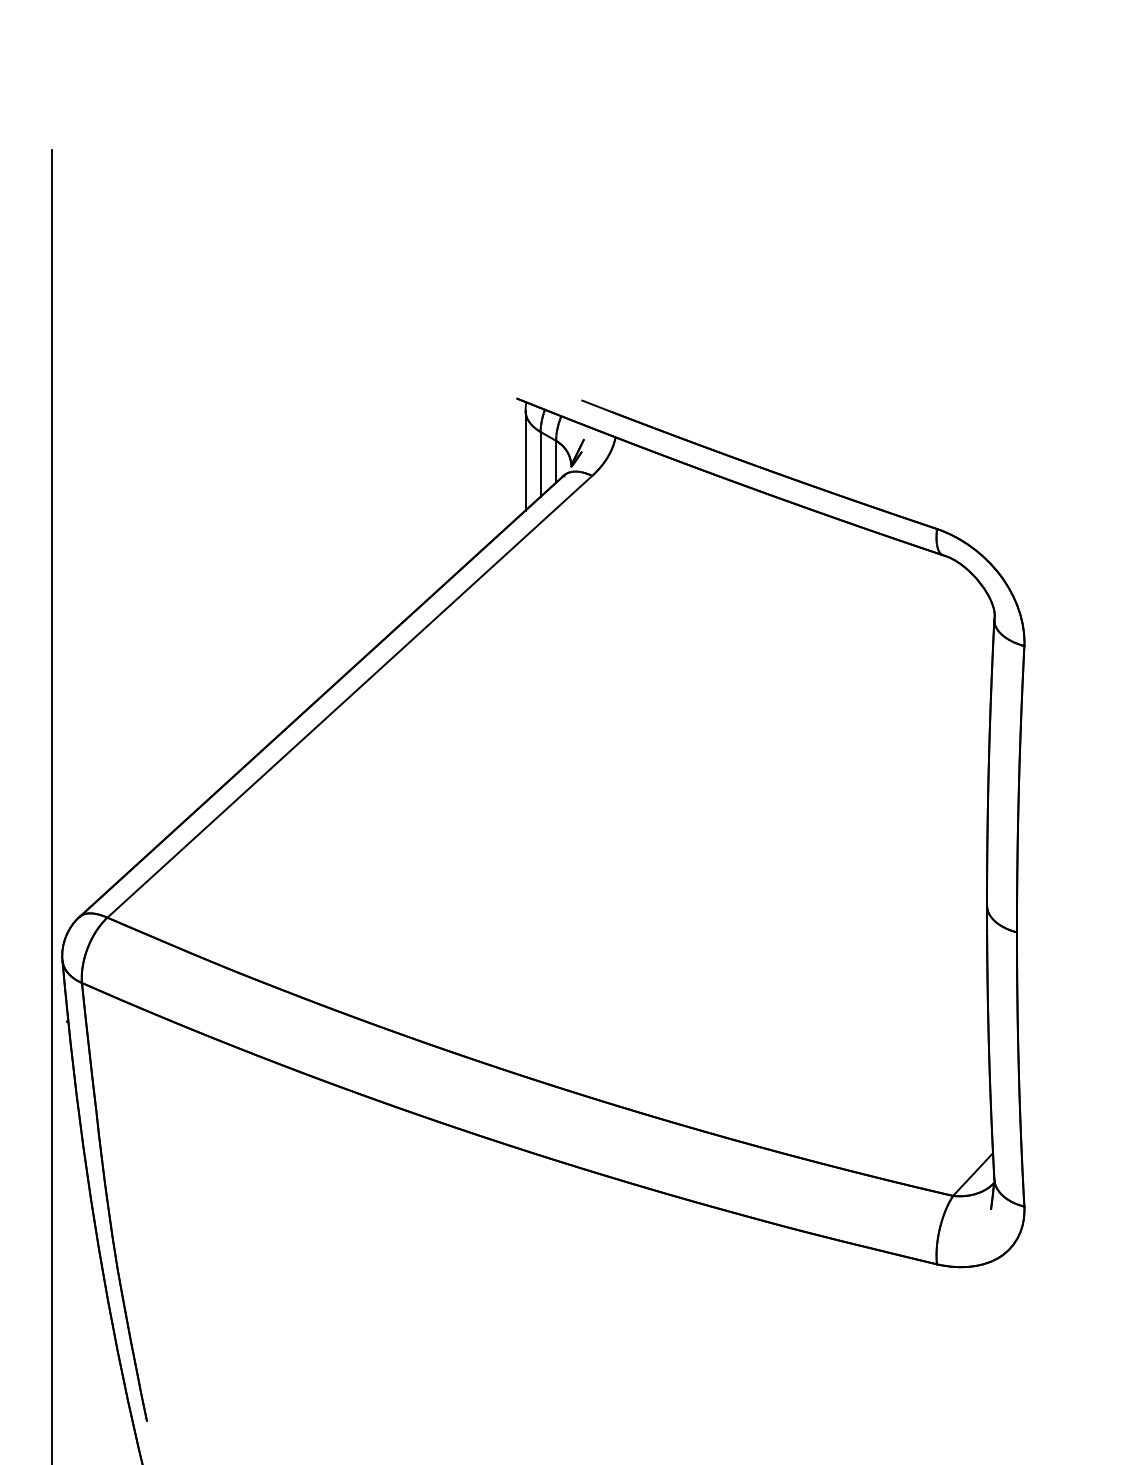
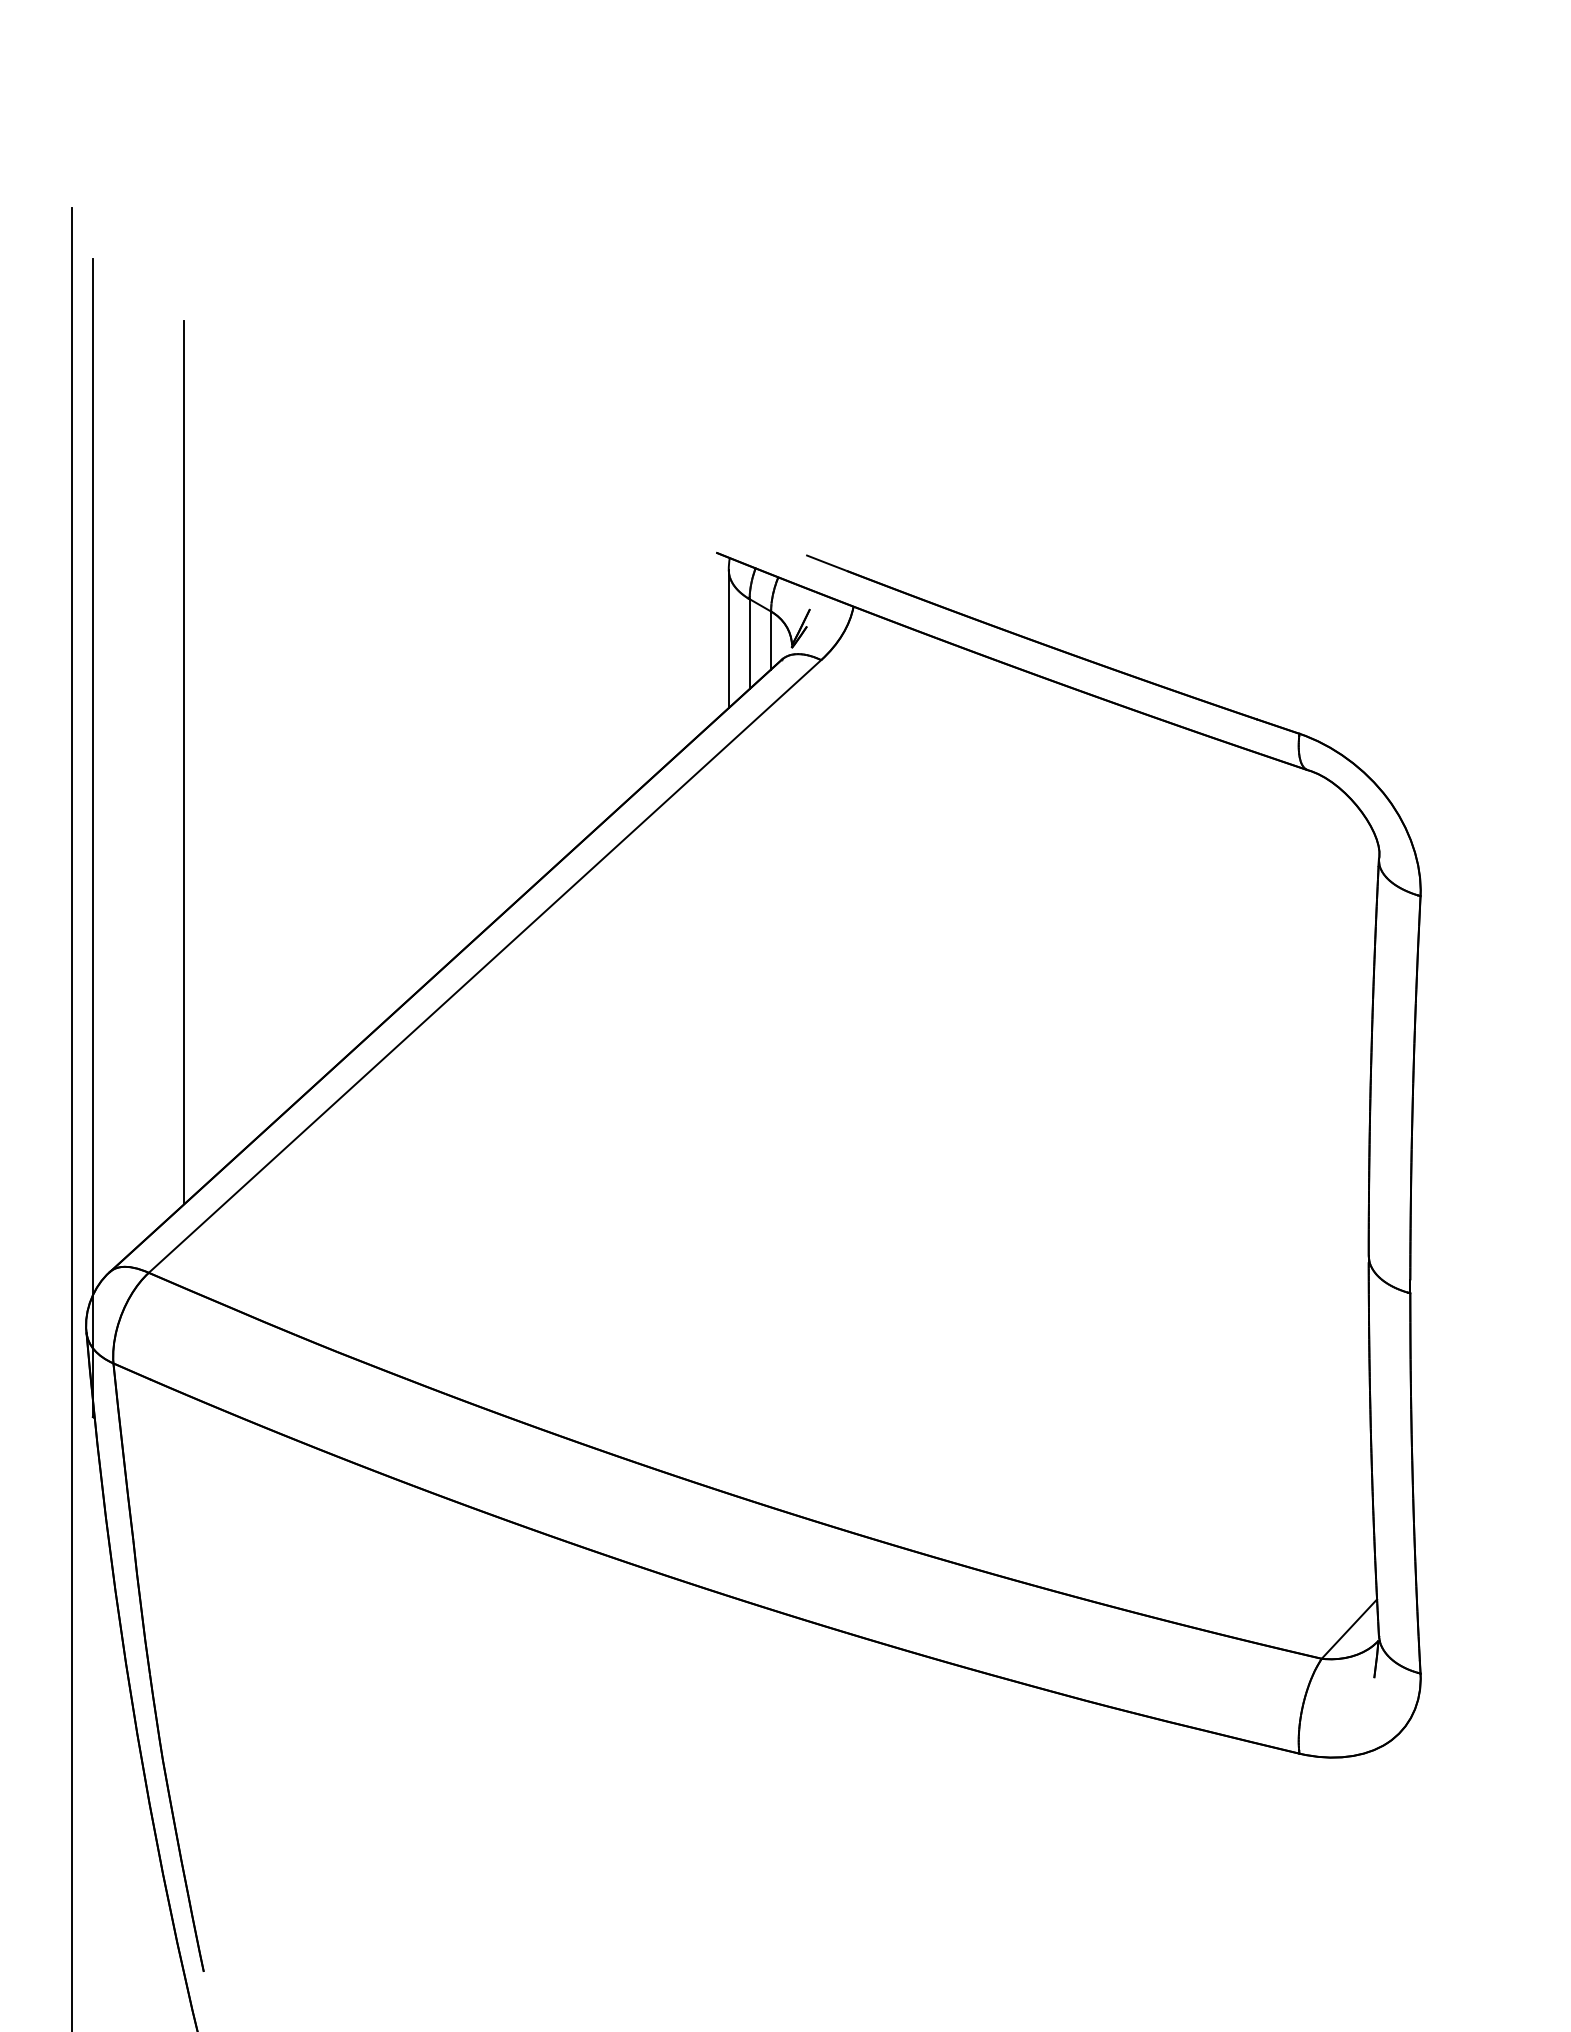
line: (133, 549) -> (184, 762), added
line: (66, 603) -> (92, 837), added

